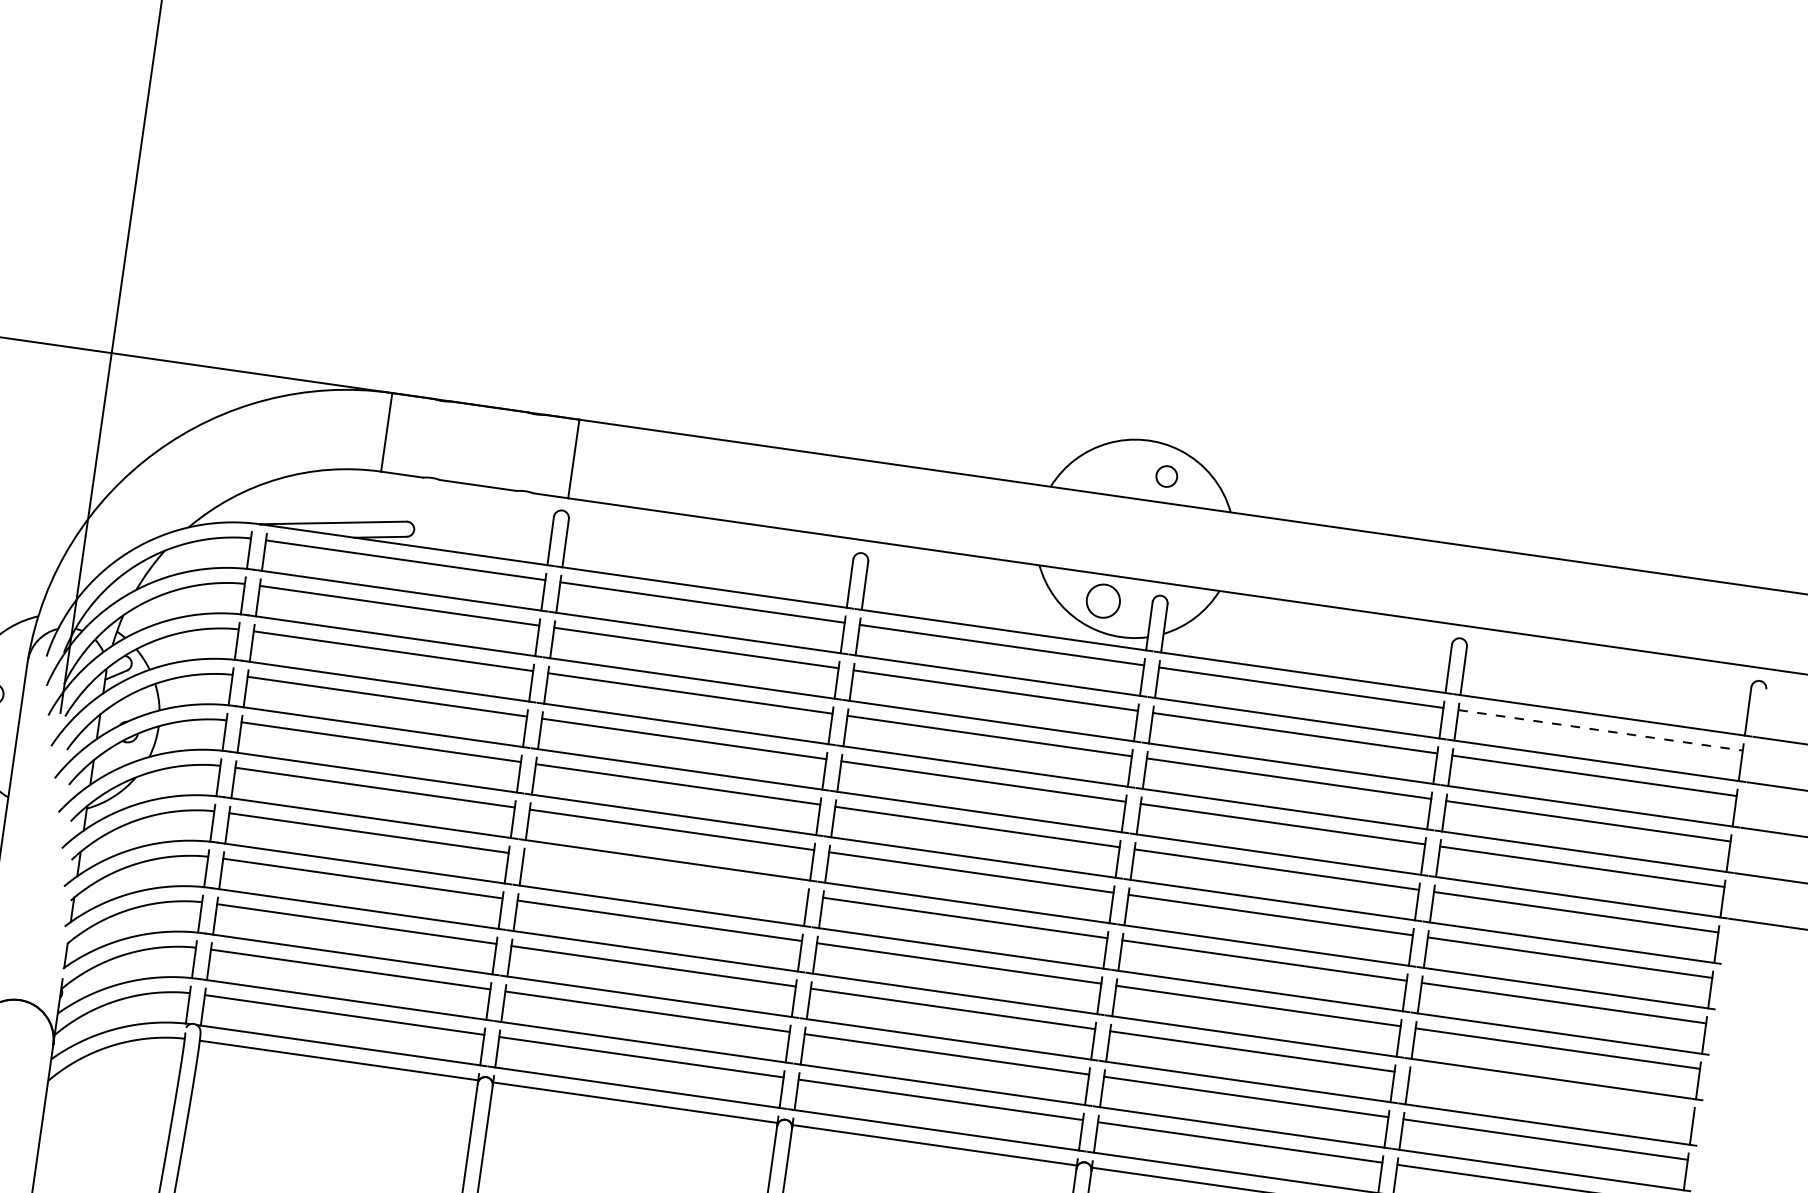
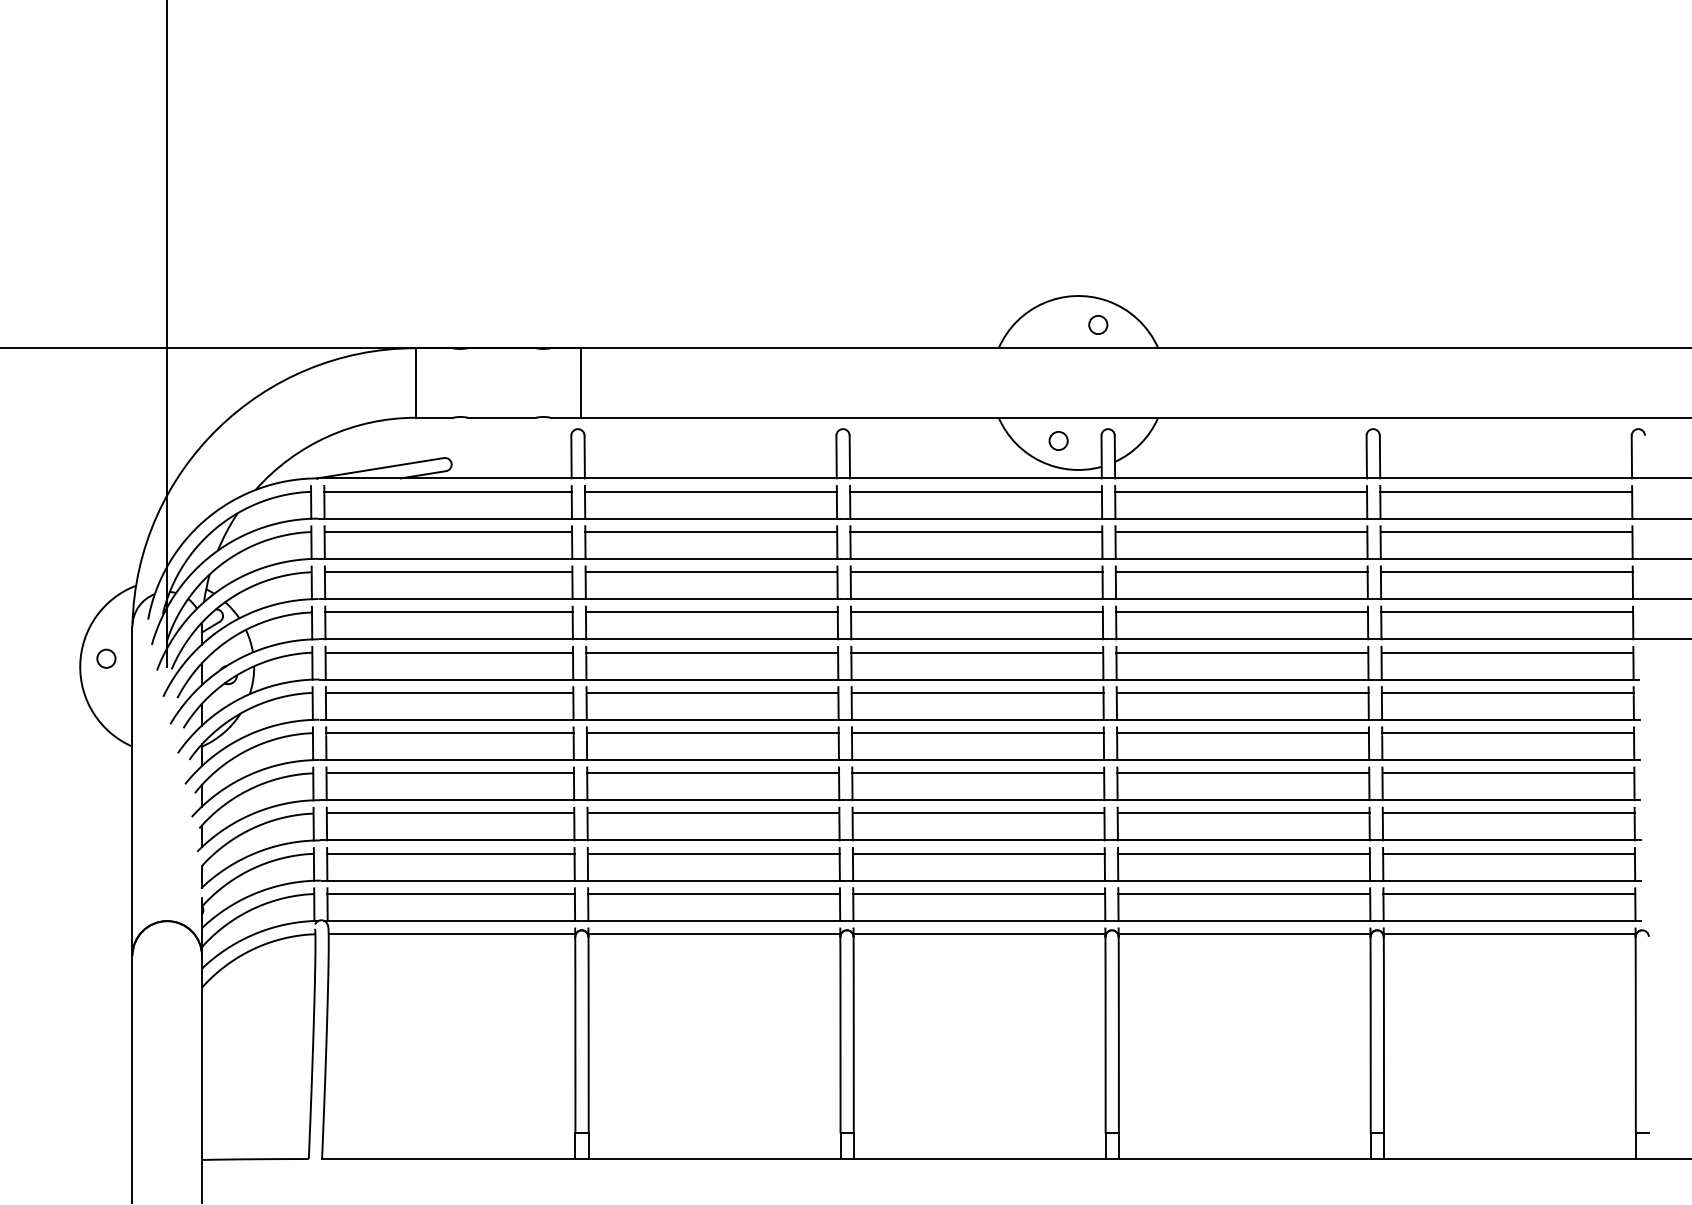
circle: (1103, 600) -> (1058, 440), size x0.62
line: (1600, 730) -> (1506, 491), dashed -> solid
line: (665, 875) -> (712, 733), added
line: (1551, 1094) -> (1508, 813), added

